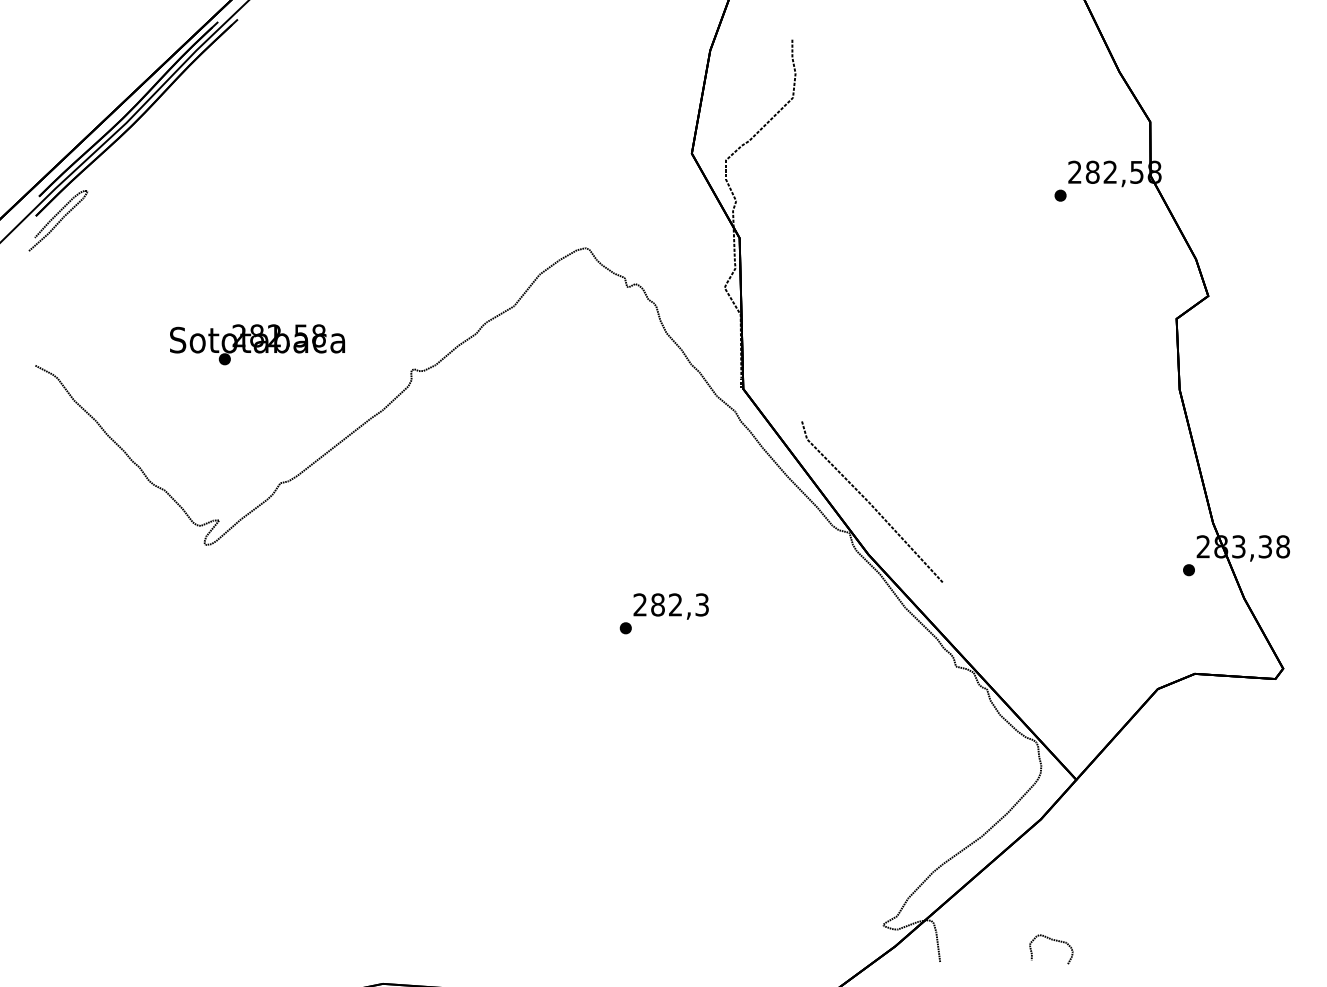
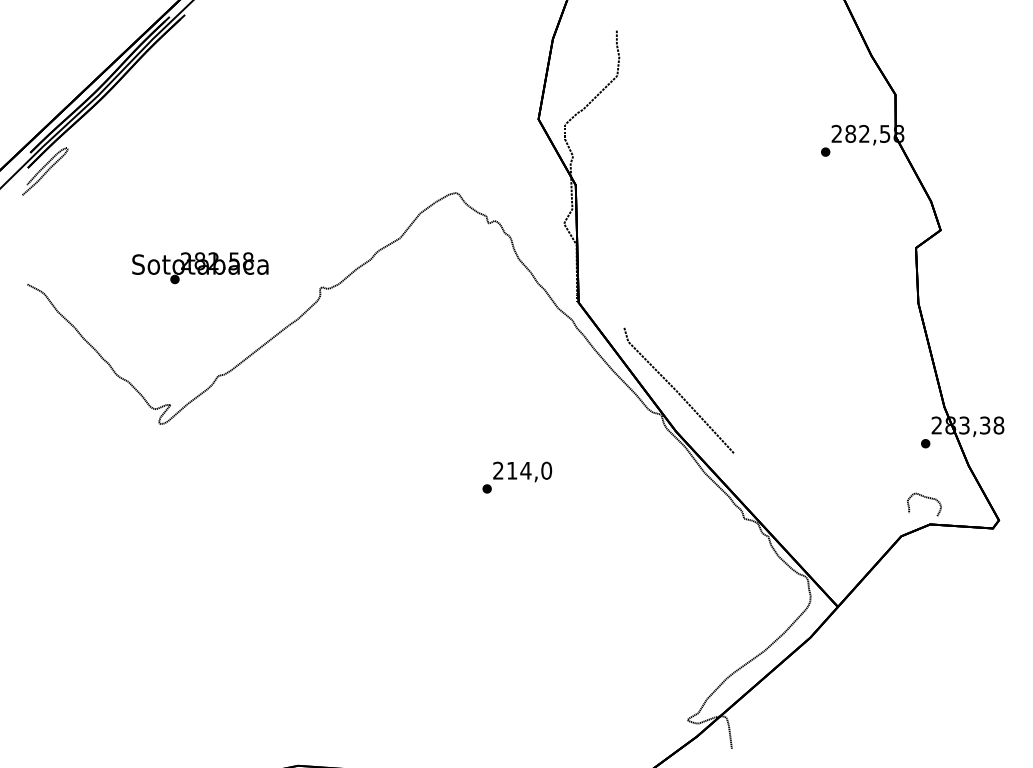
text: (680, 604) -> (529, 470), 282,3 -> 214,0
curve: (1051, 940) -> (924, 497), moved

